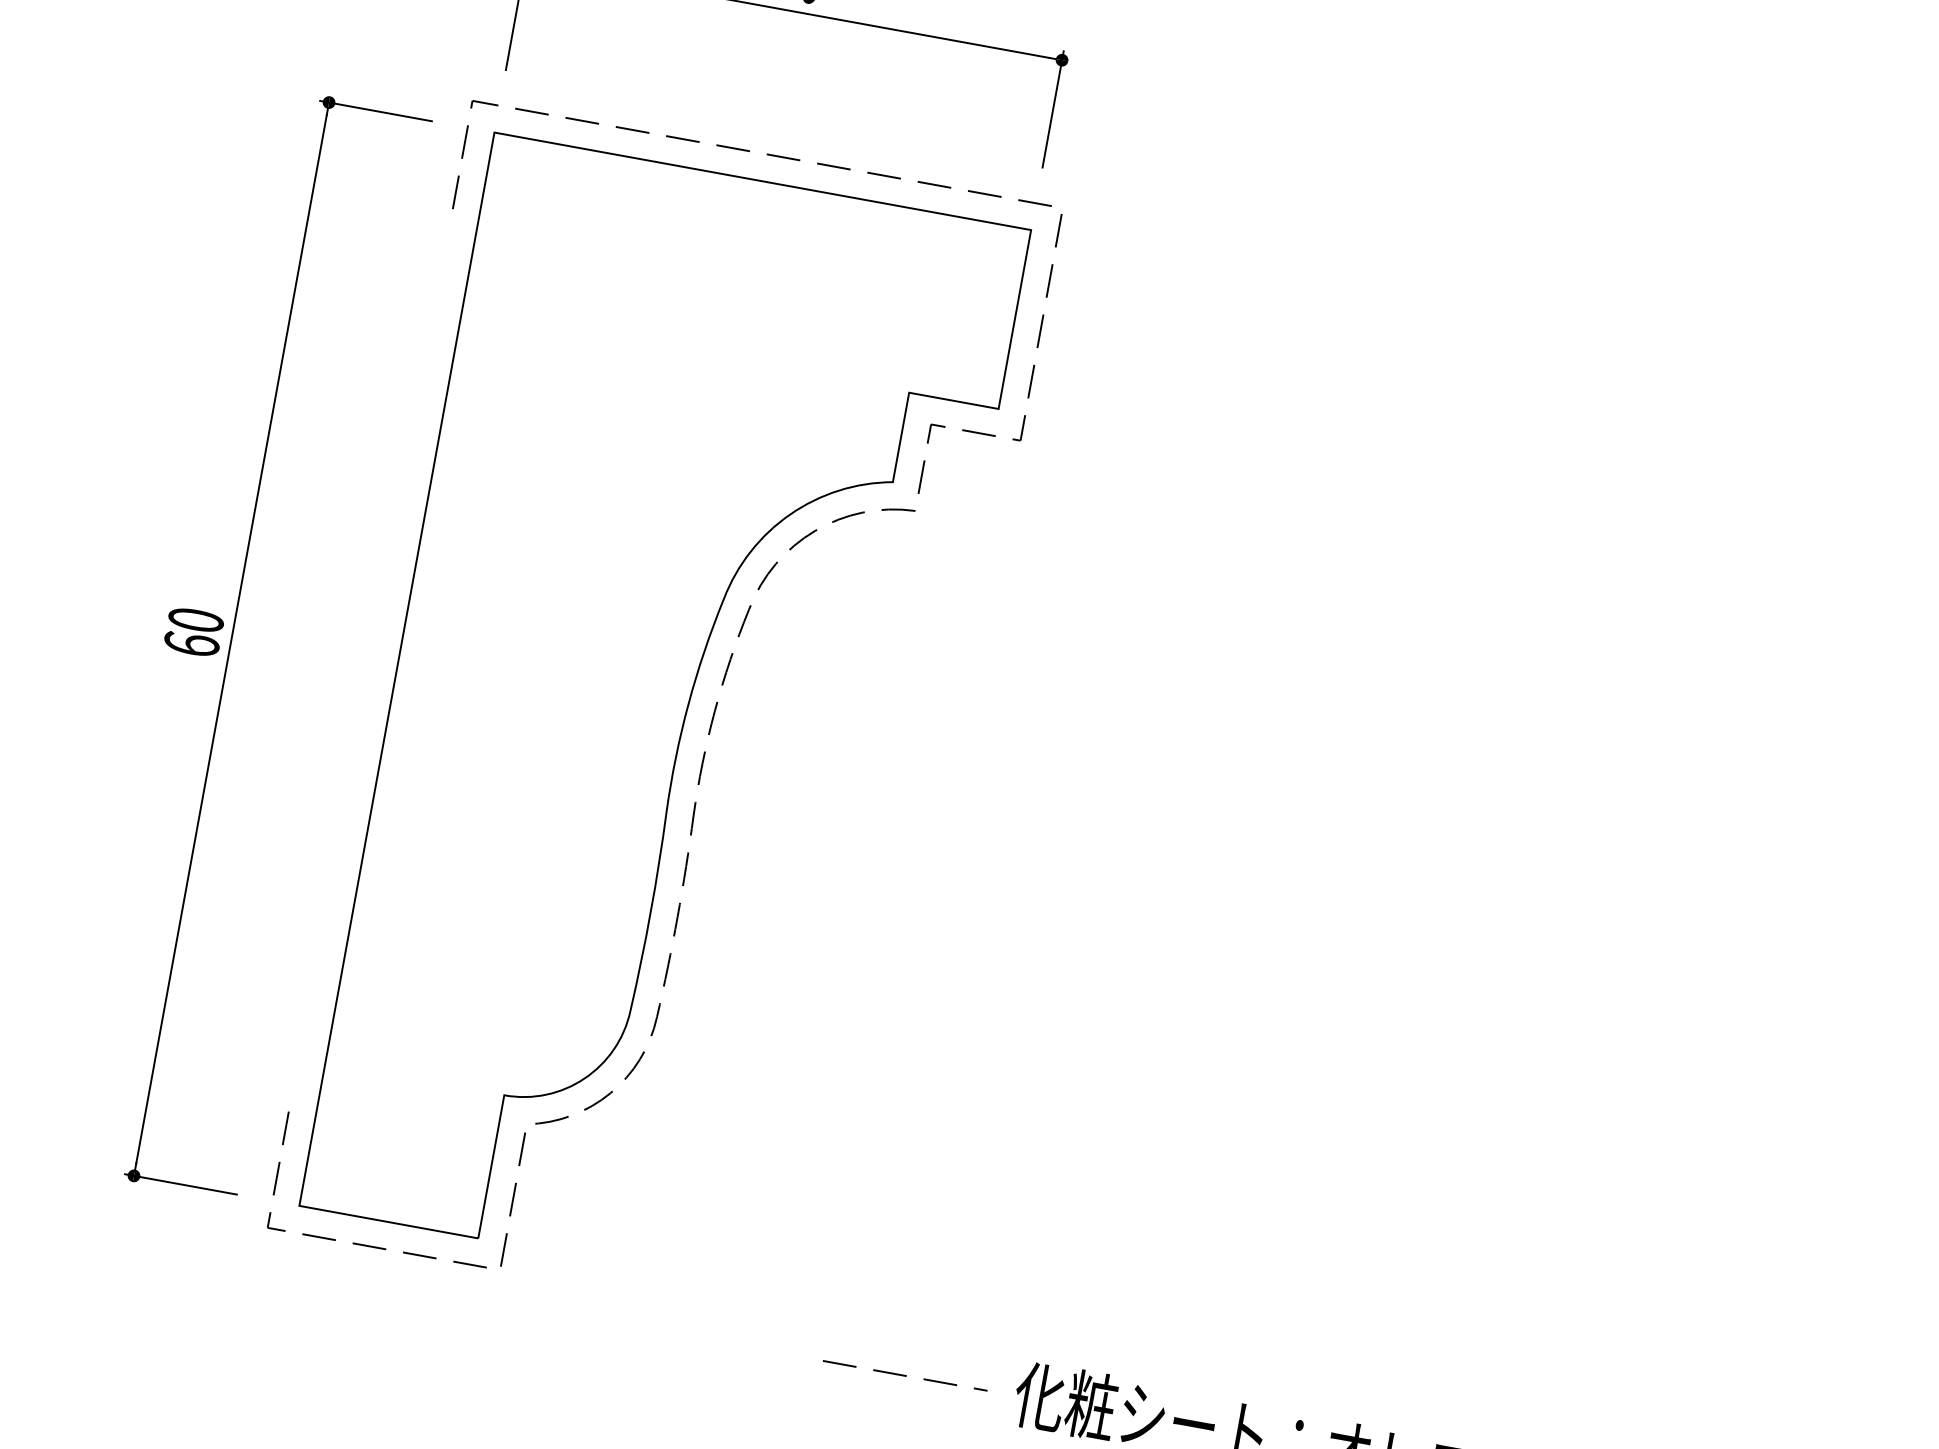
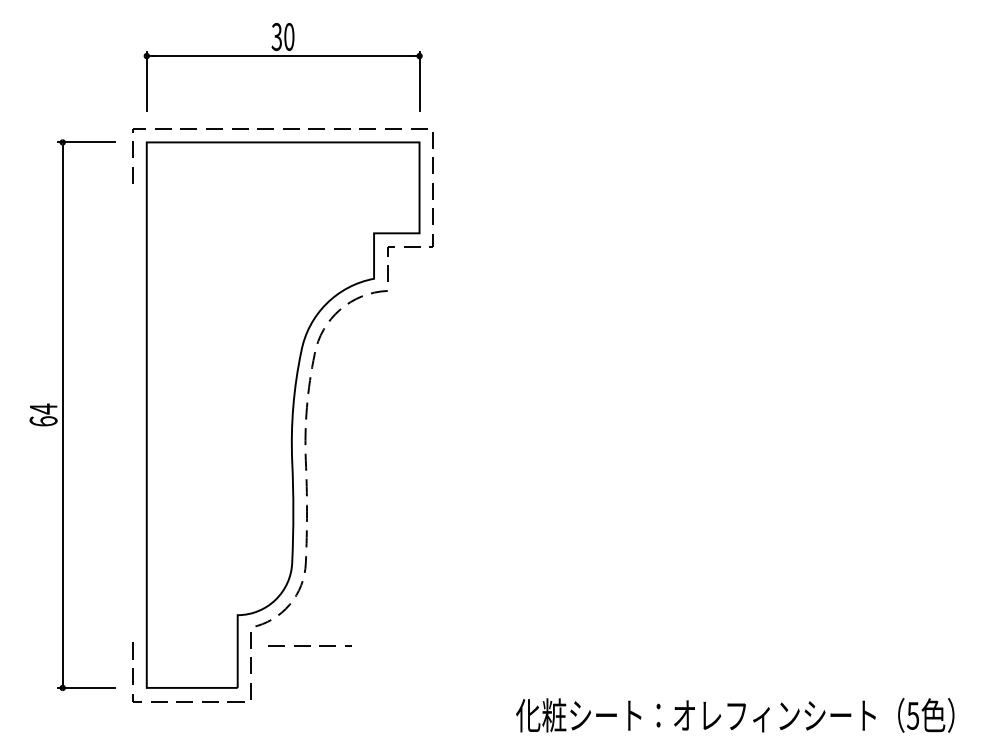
text: (196, 619) -> (43, 408), 60 -> 64
line: (904, 1373) -> (309, 645), moved

